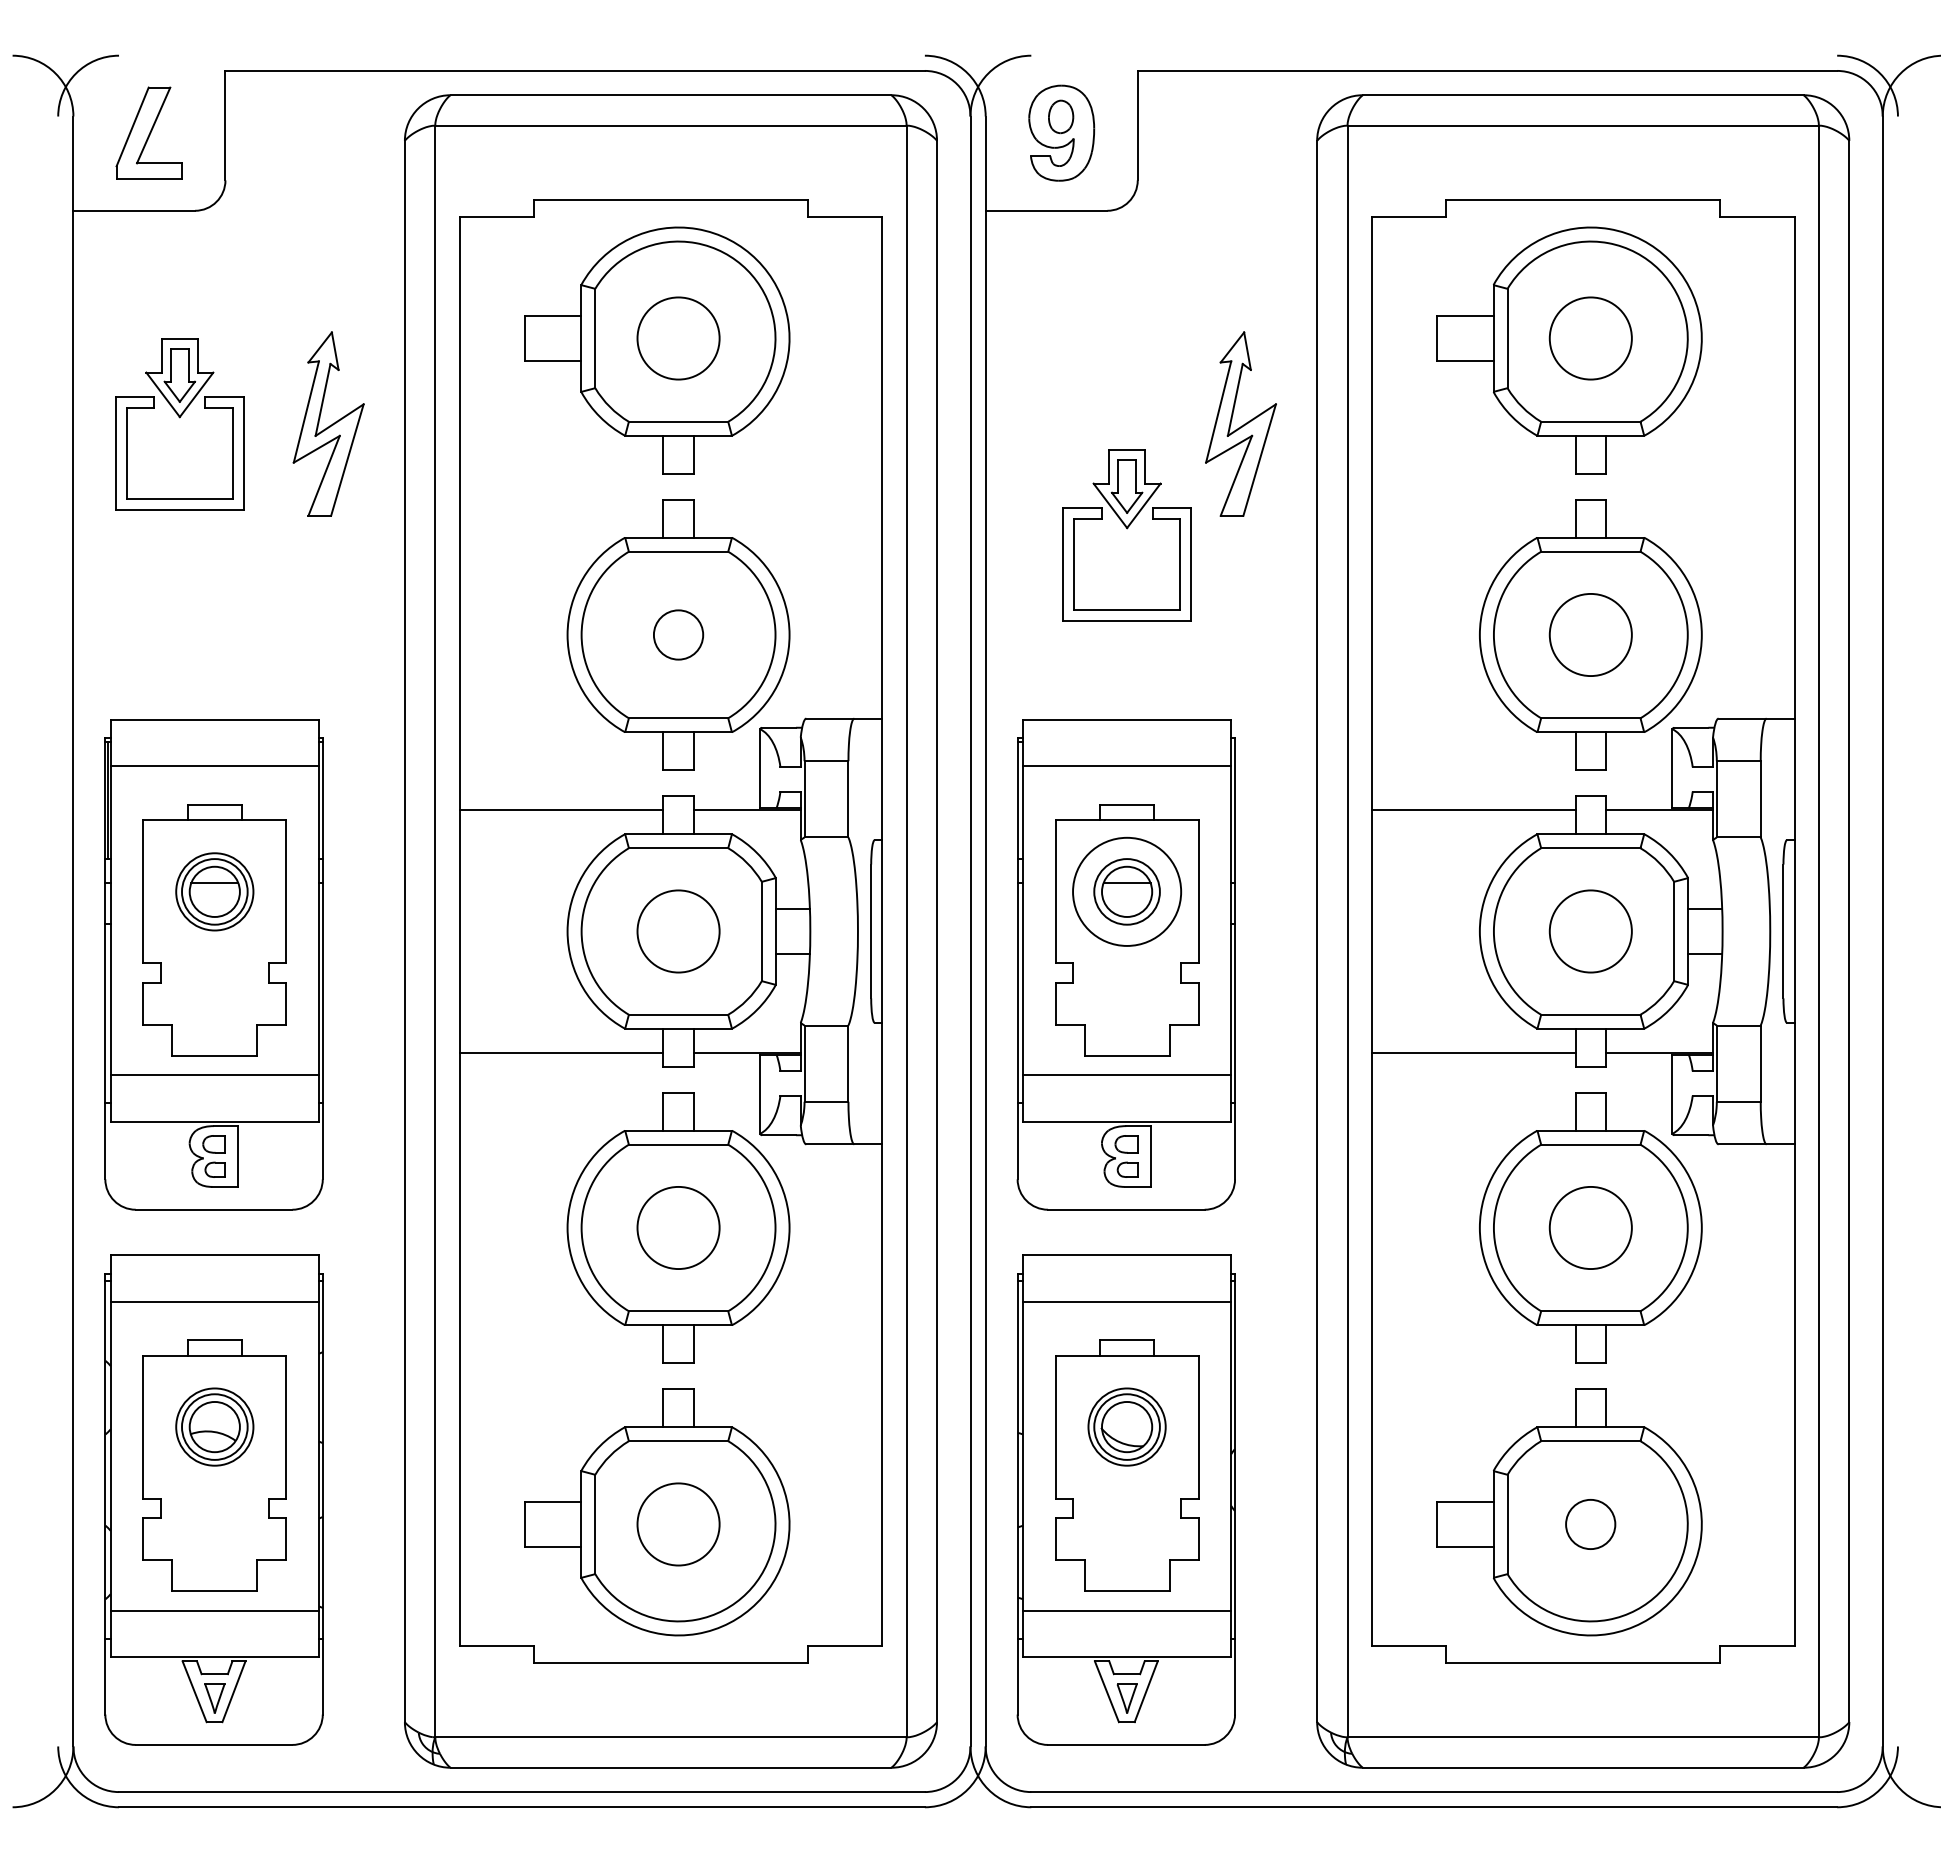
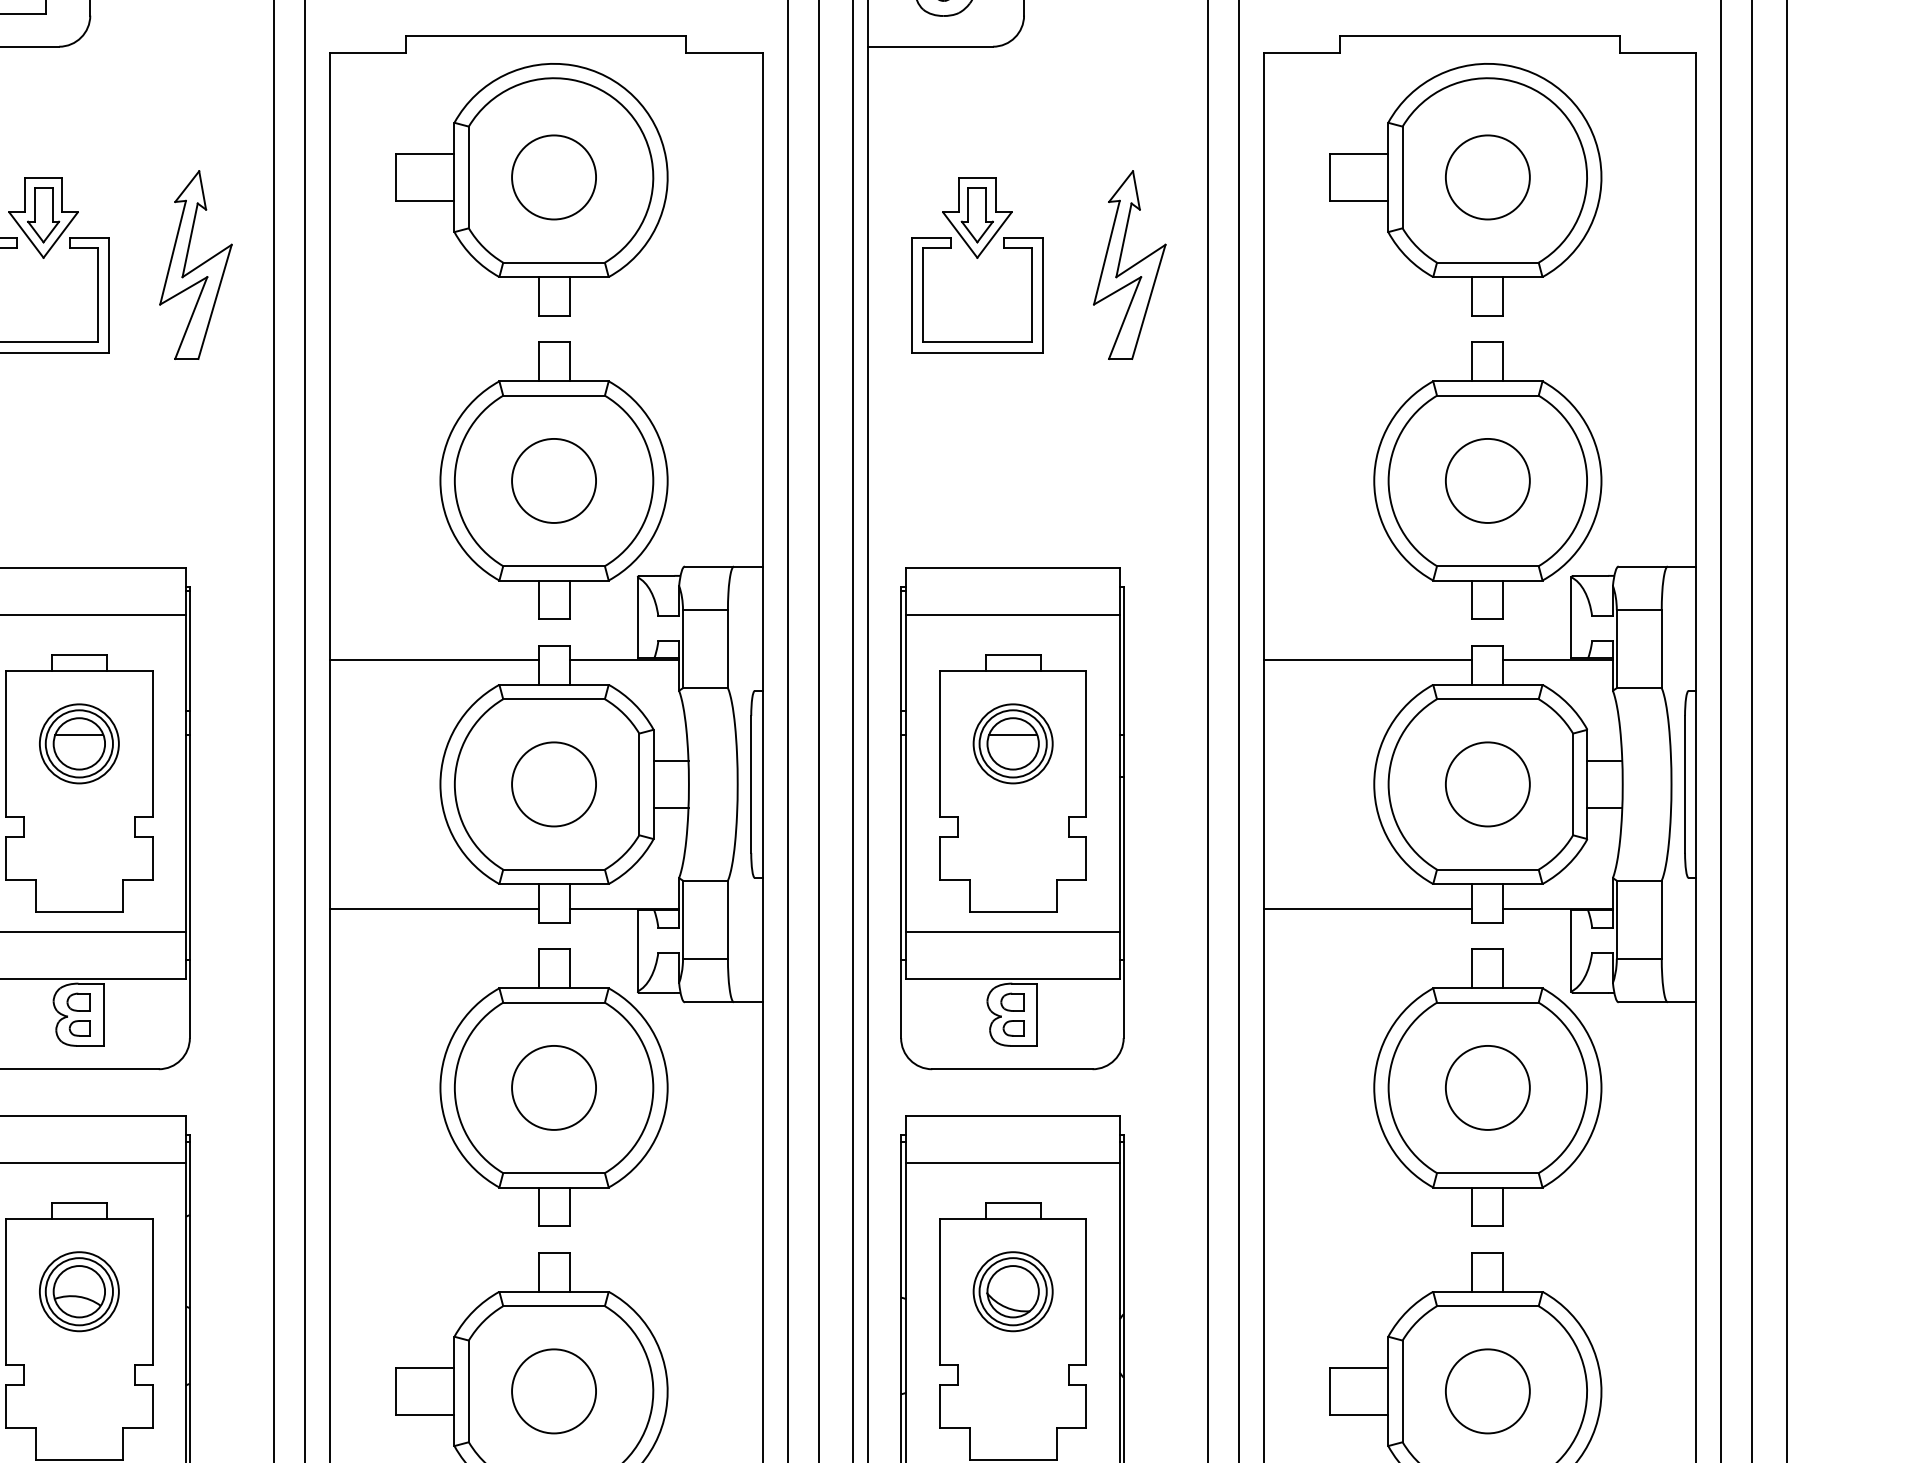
part: (1127, 529) -> (977, 259), moved
circle: (678, 634) -> (553, 480), size x1.67
circle: (1126, 891) -> (1012, 743), size x0.71
circle: (1590, 1524) -> (1487, 1391), size x1.67

